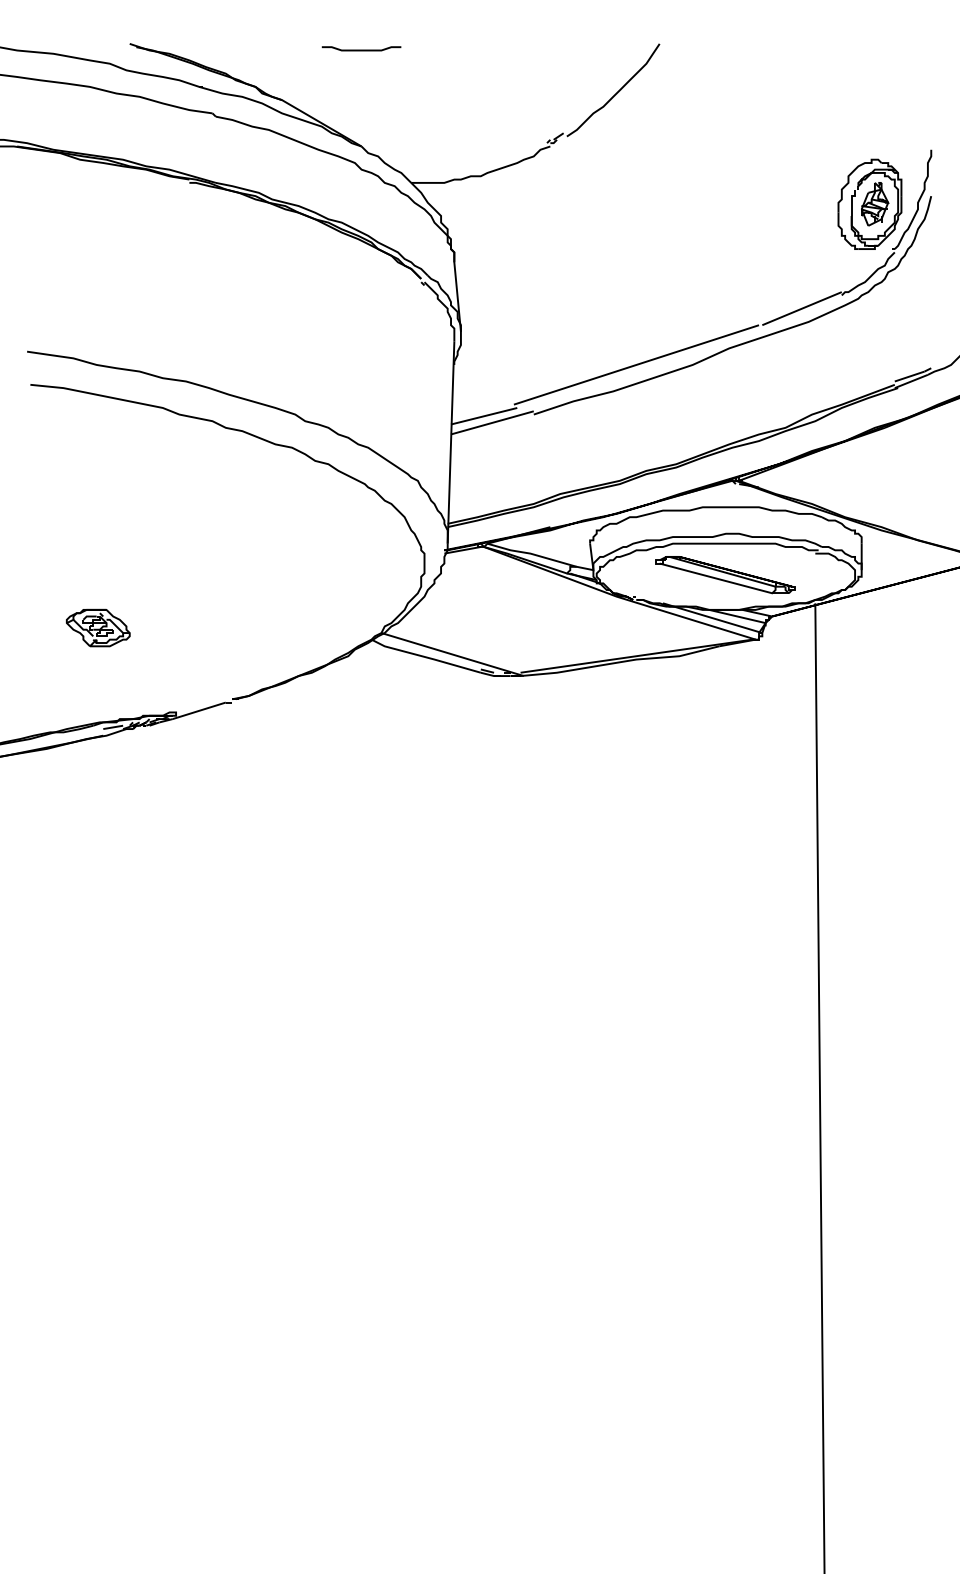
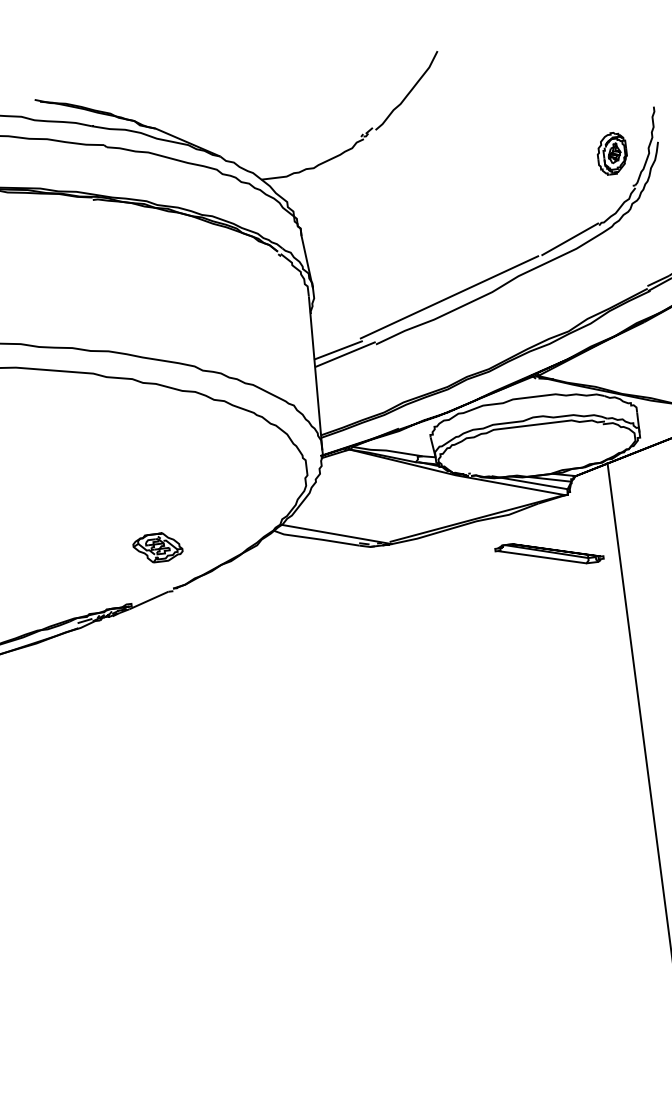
curve: (361, 49) -> (211, 82), removed
part: (869, 203) -> (611, 153), size x0.6
part: (725, 575) -> (549, 554), moved
part: (97, 627) -> (157, 547), moved

